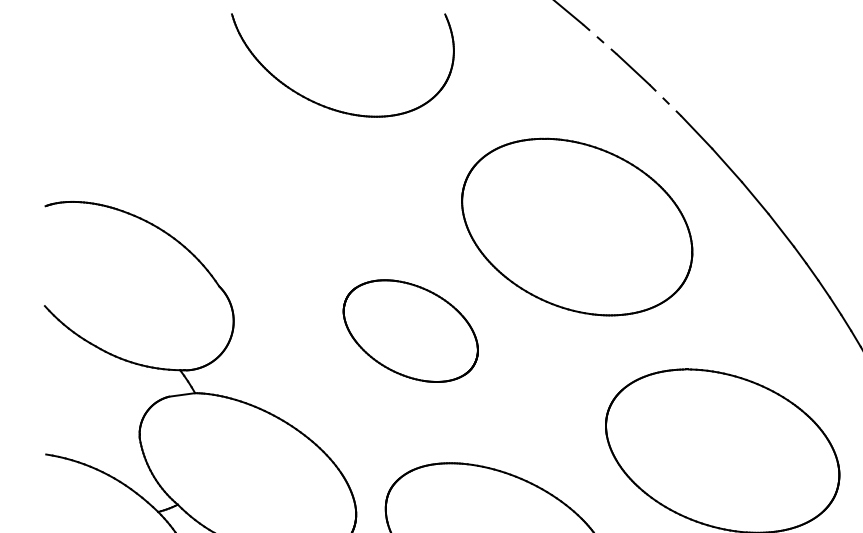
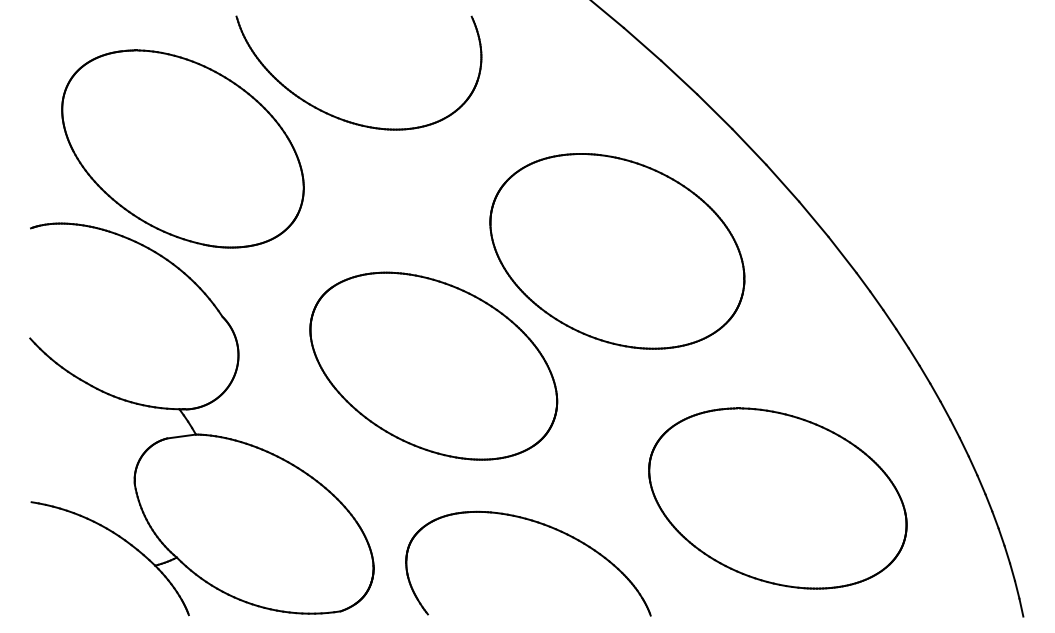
line: (599, 39) -> (642, 44), dashed -> solid
line: (665, 100) -> (714, 111), dashed -> solid
part: (182, 133) -> (182, 148), added
part: (410, 330) -> (433, 365), size x1.67

